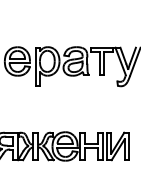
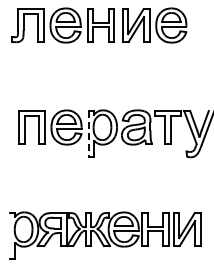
line: (35, 66) -> (88, 133), solid -> dashed

